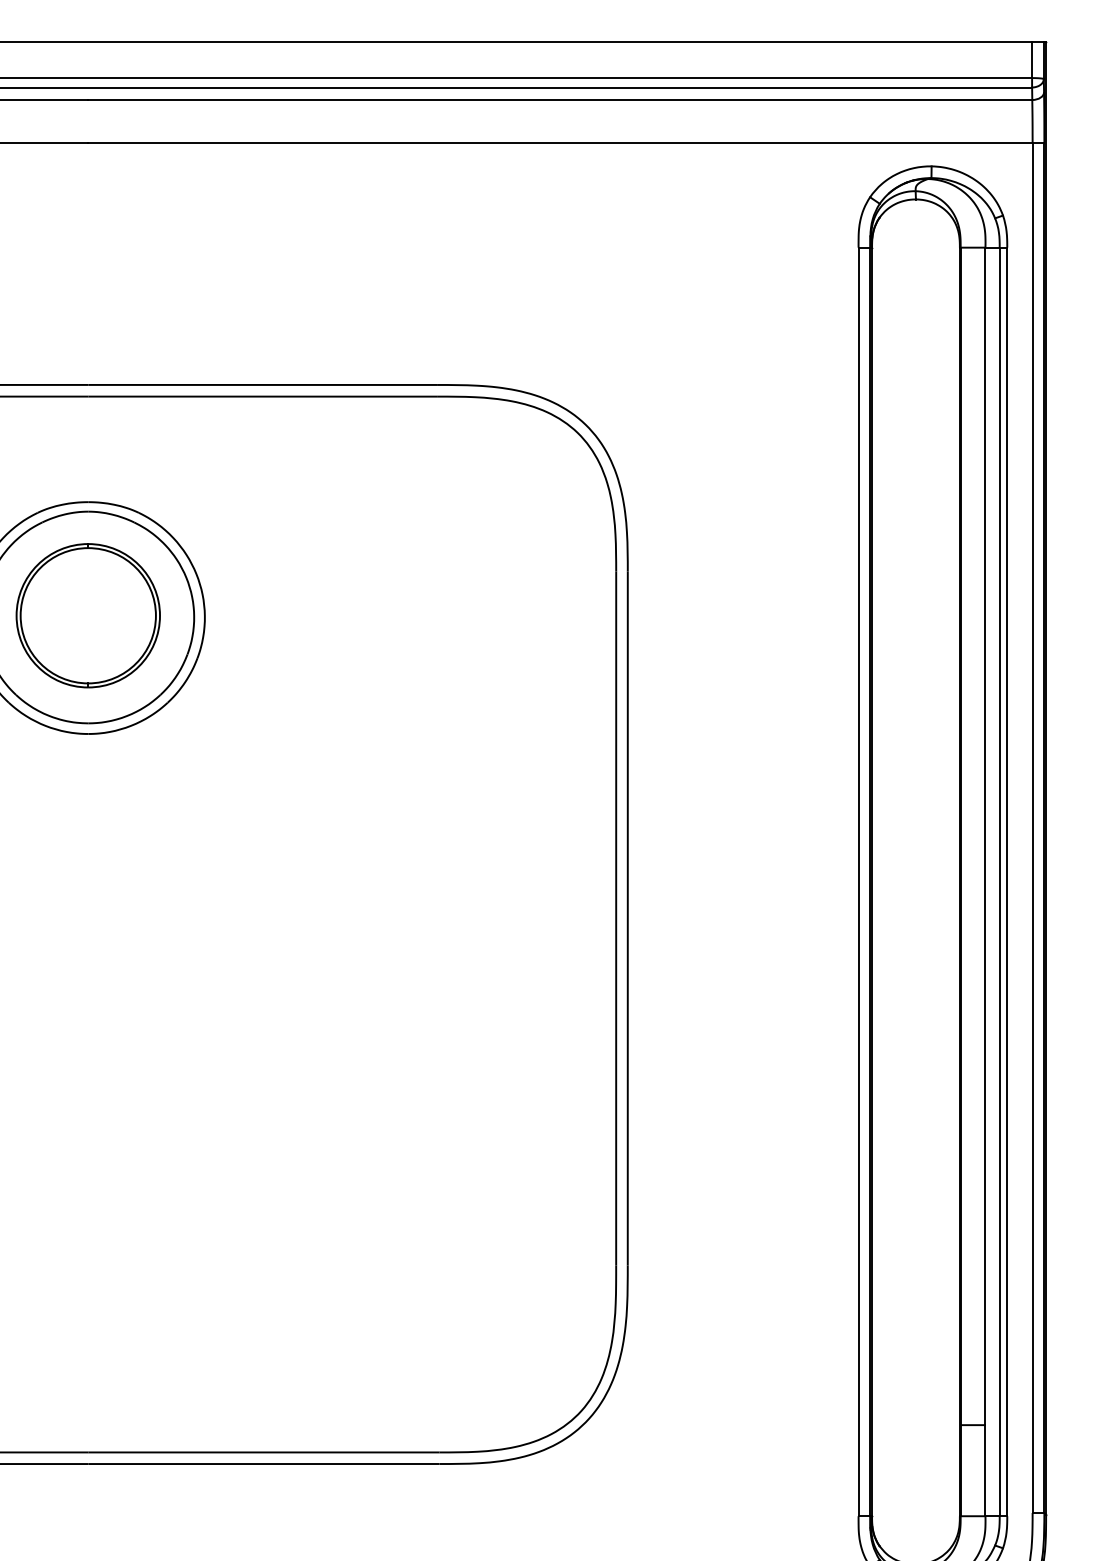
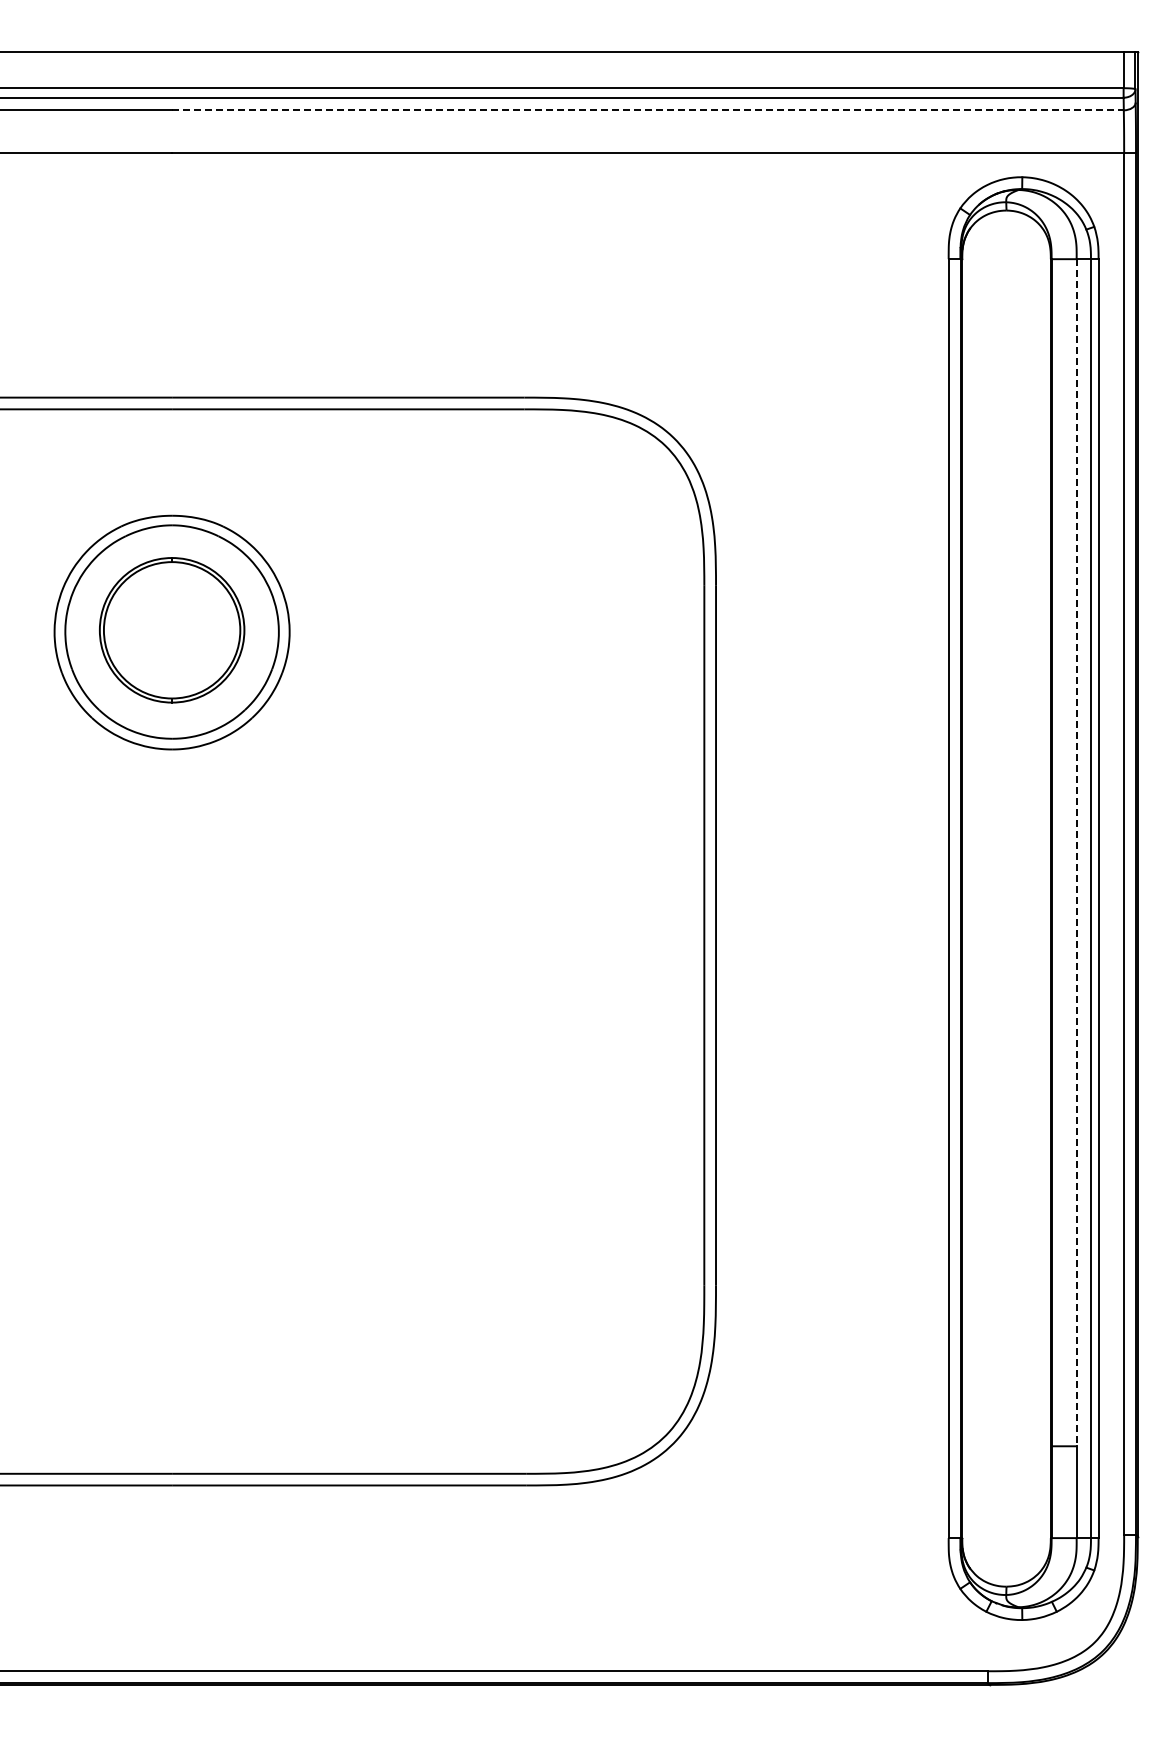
line: (559, 100) -> (647, 110), solid -> dashed
line: (985, 836) -> (1076, 852), solid -> dashed

